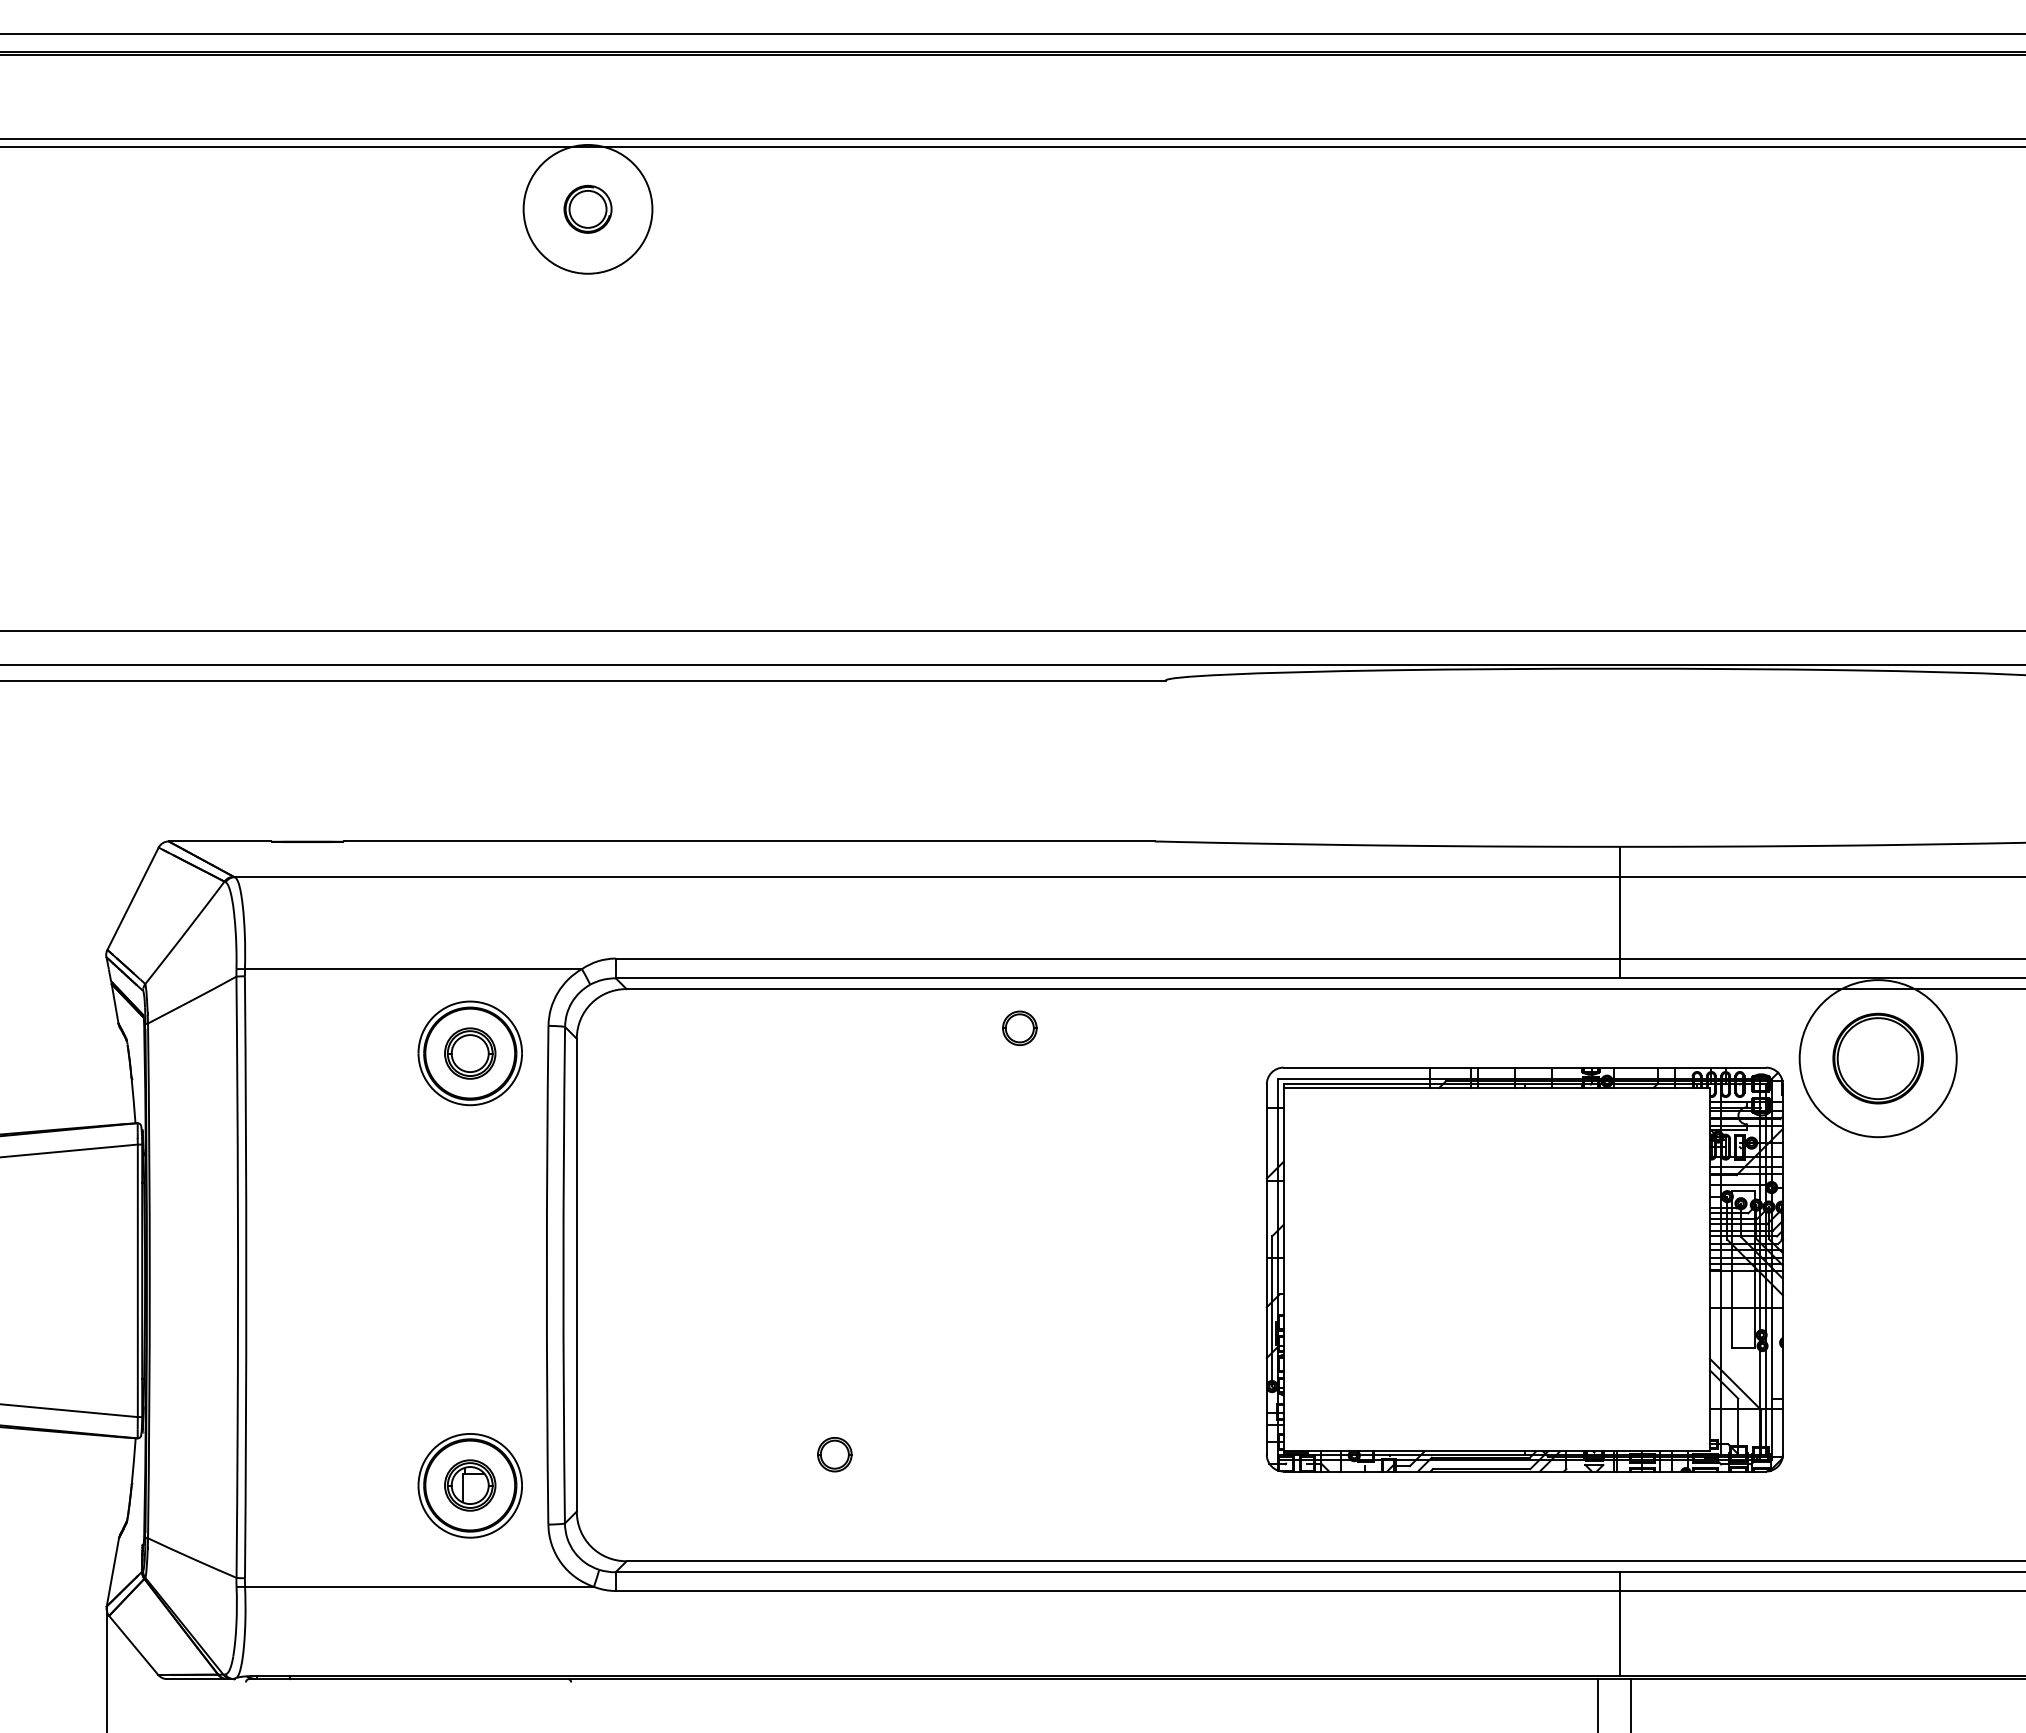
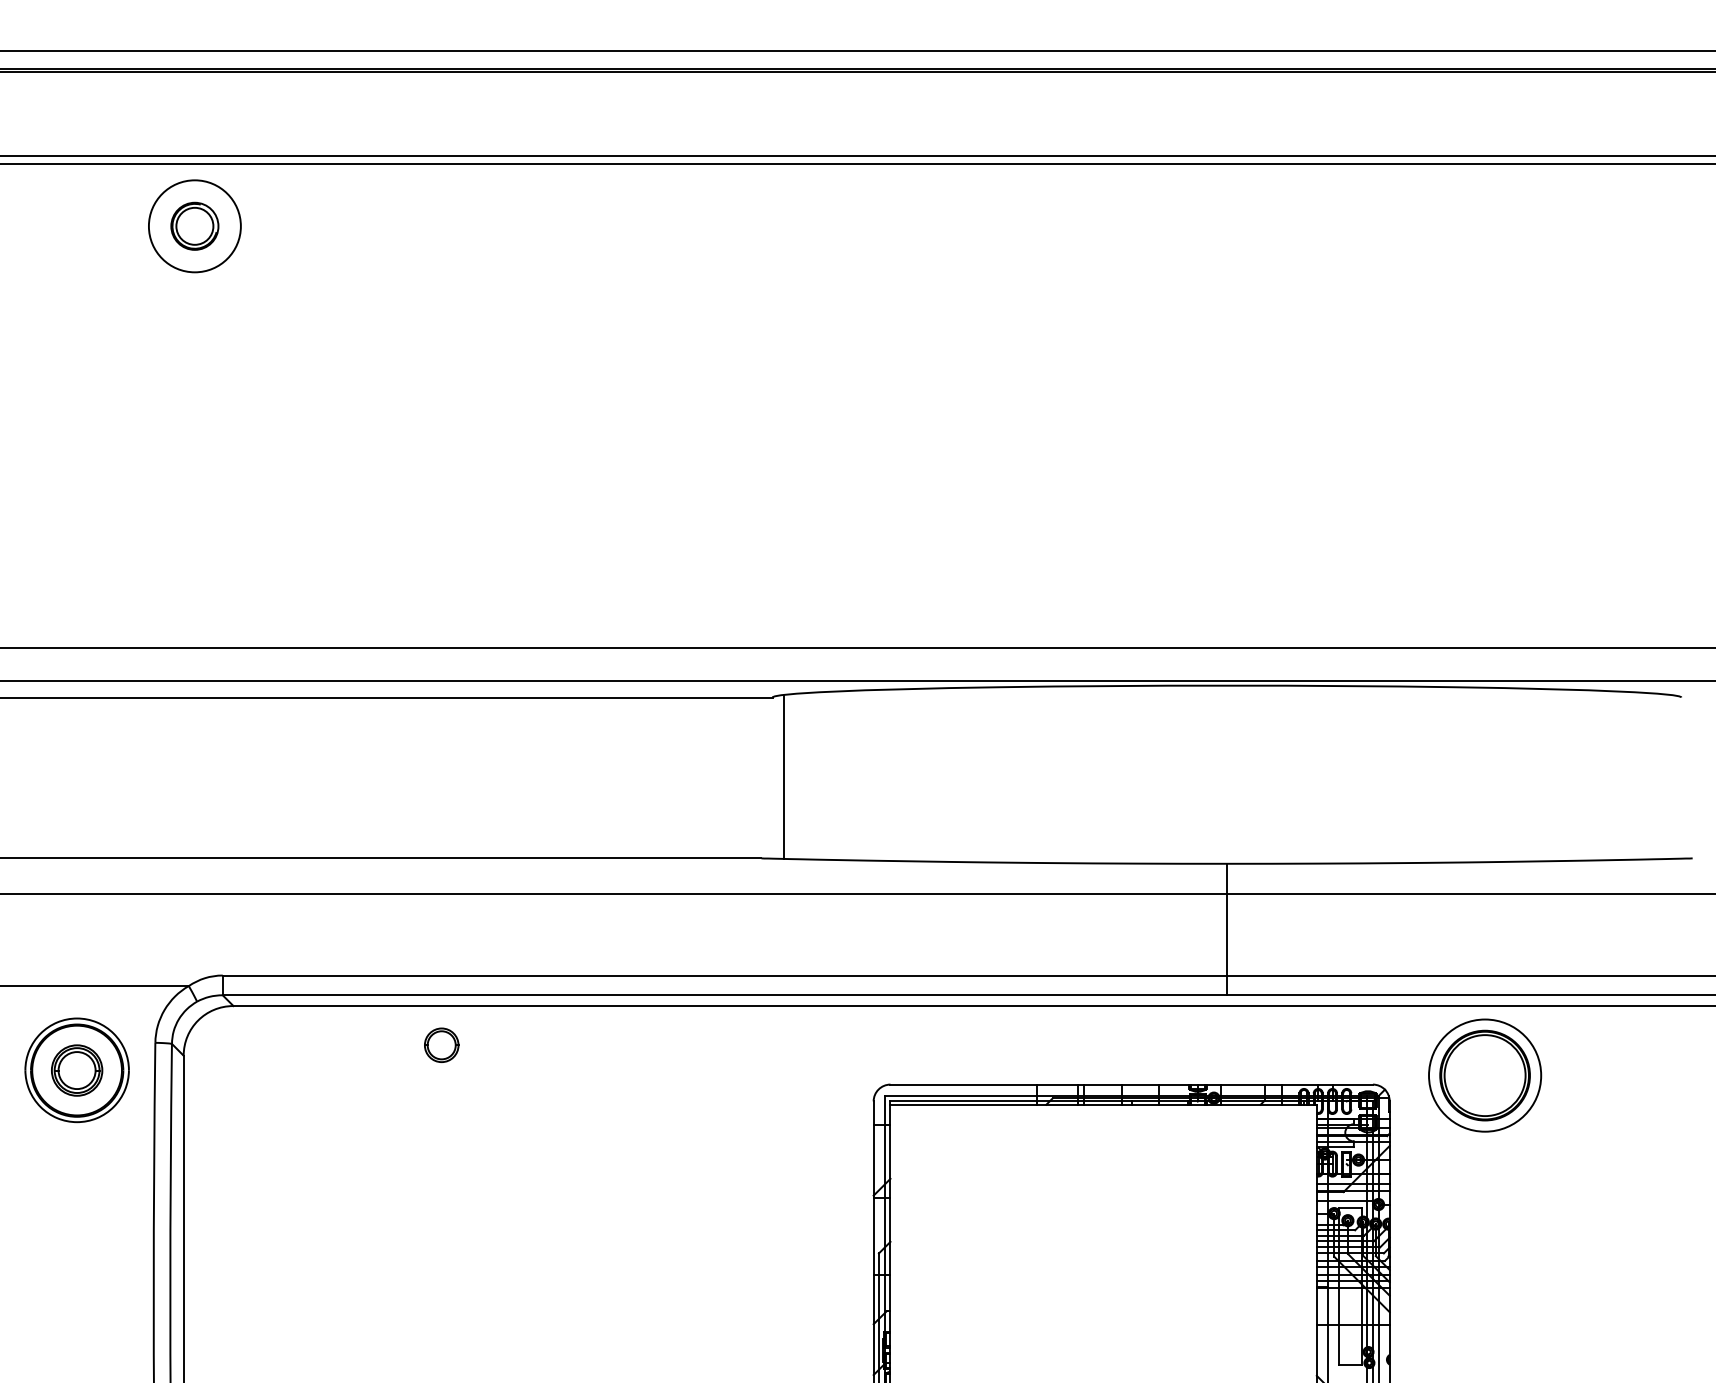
circle: (588, 209) -> (195, 226), size x0.71
line: (1177, 760) -> (784, 777), added
part: (1019, 1028) -> (441, 1045), moved
circle: (1878, 1058) -> (1485, 1075), size x0.71

